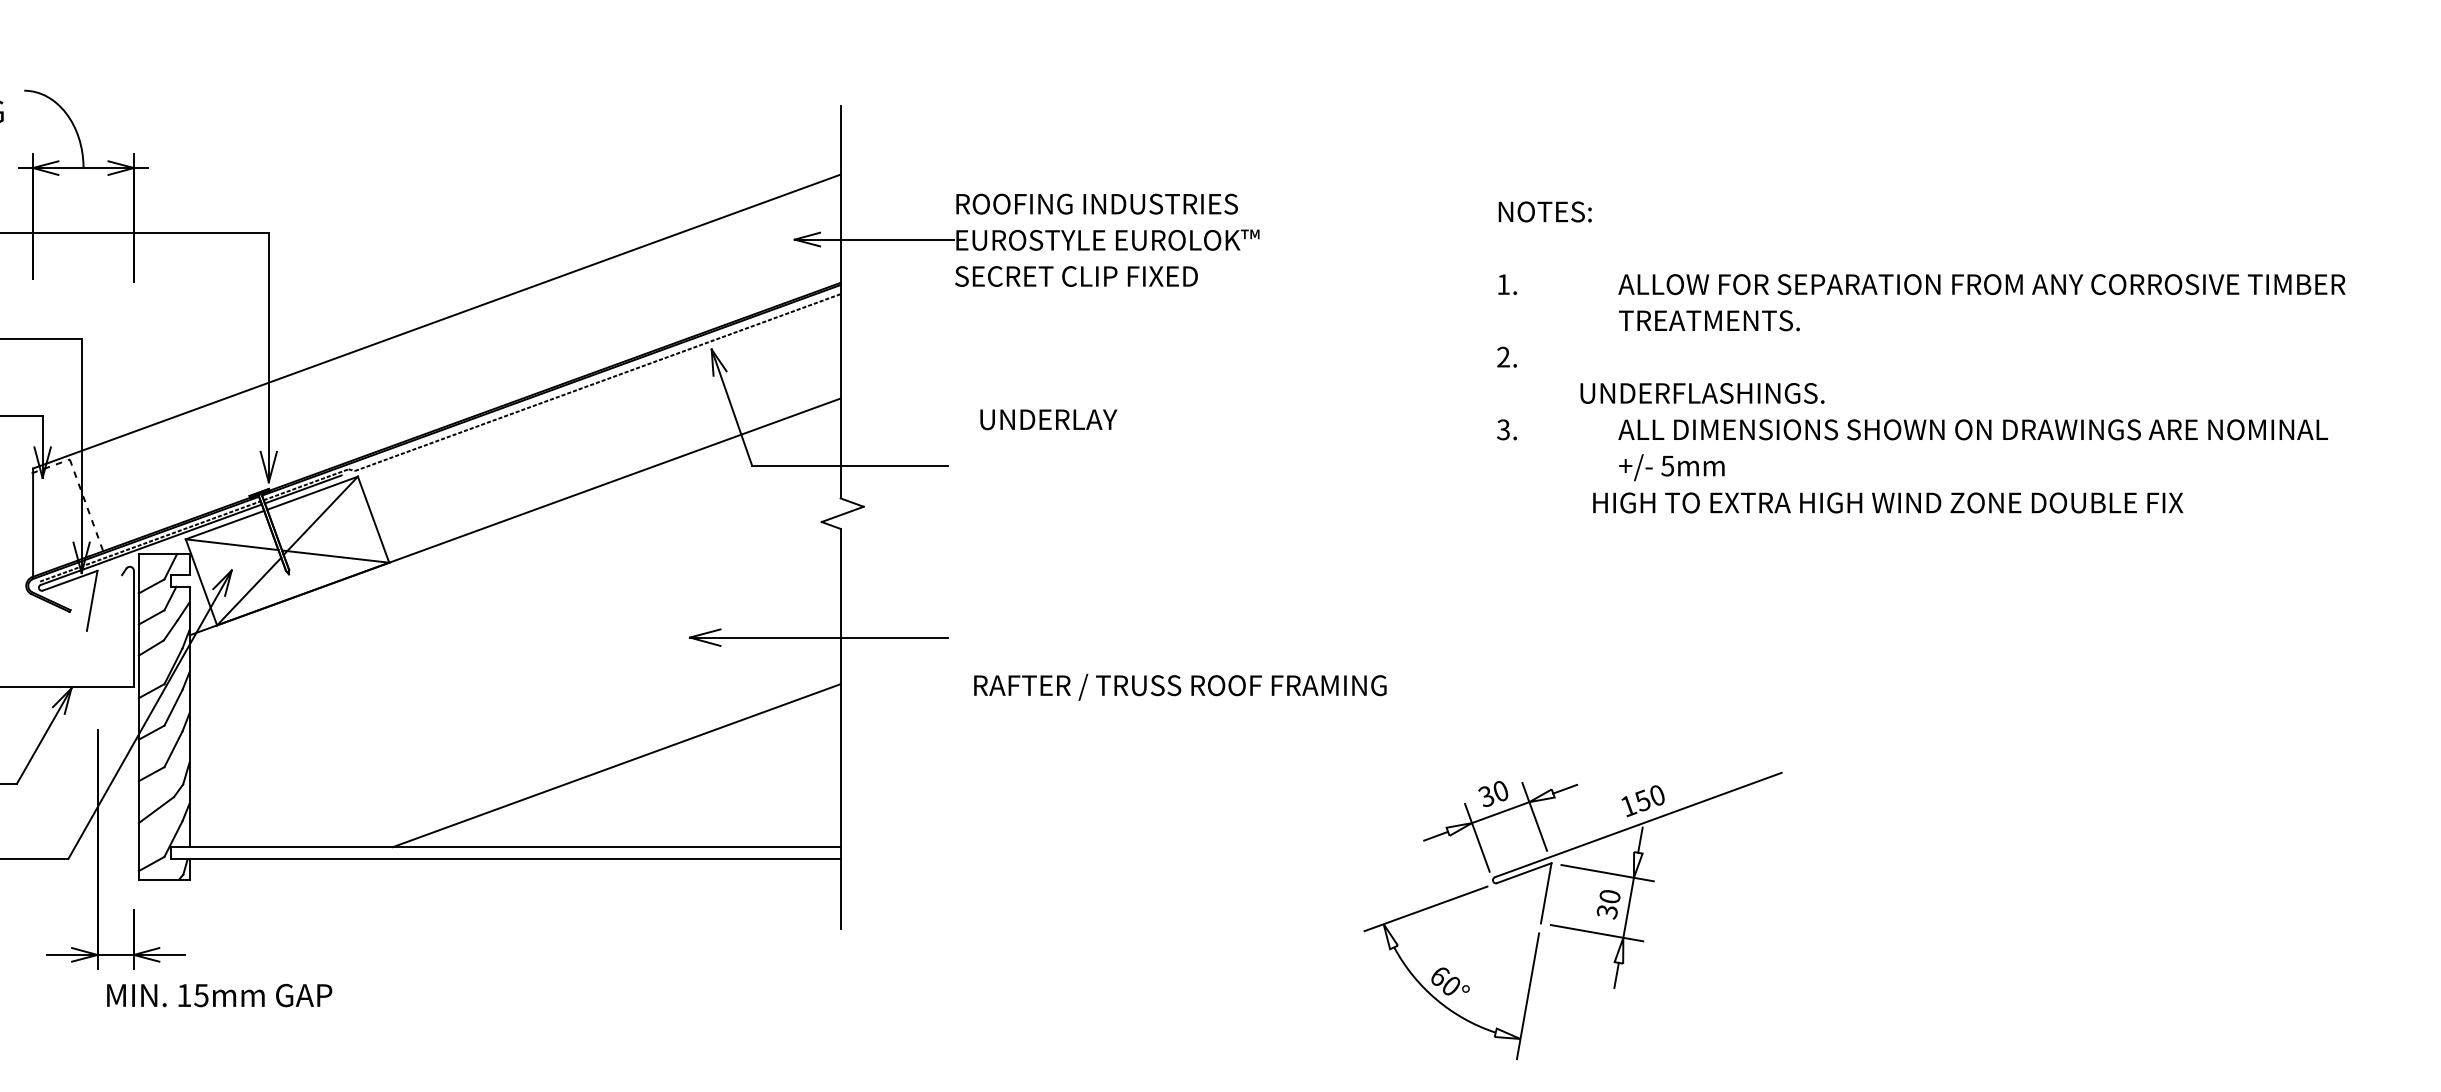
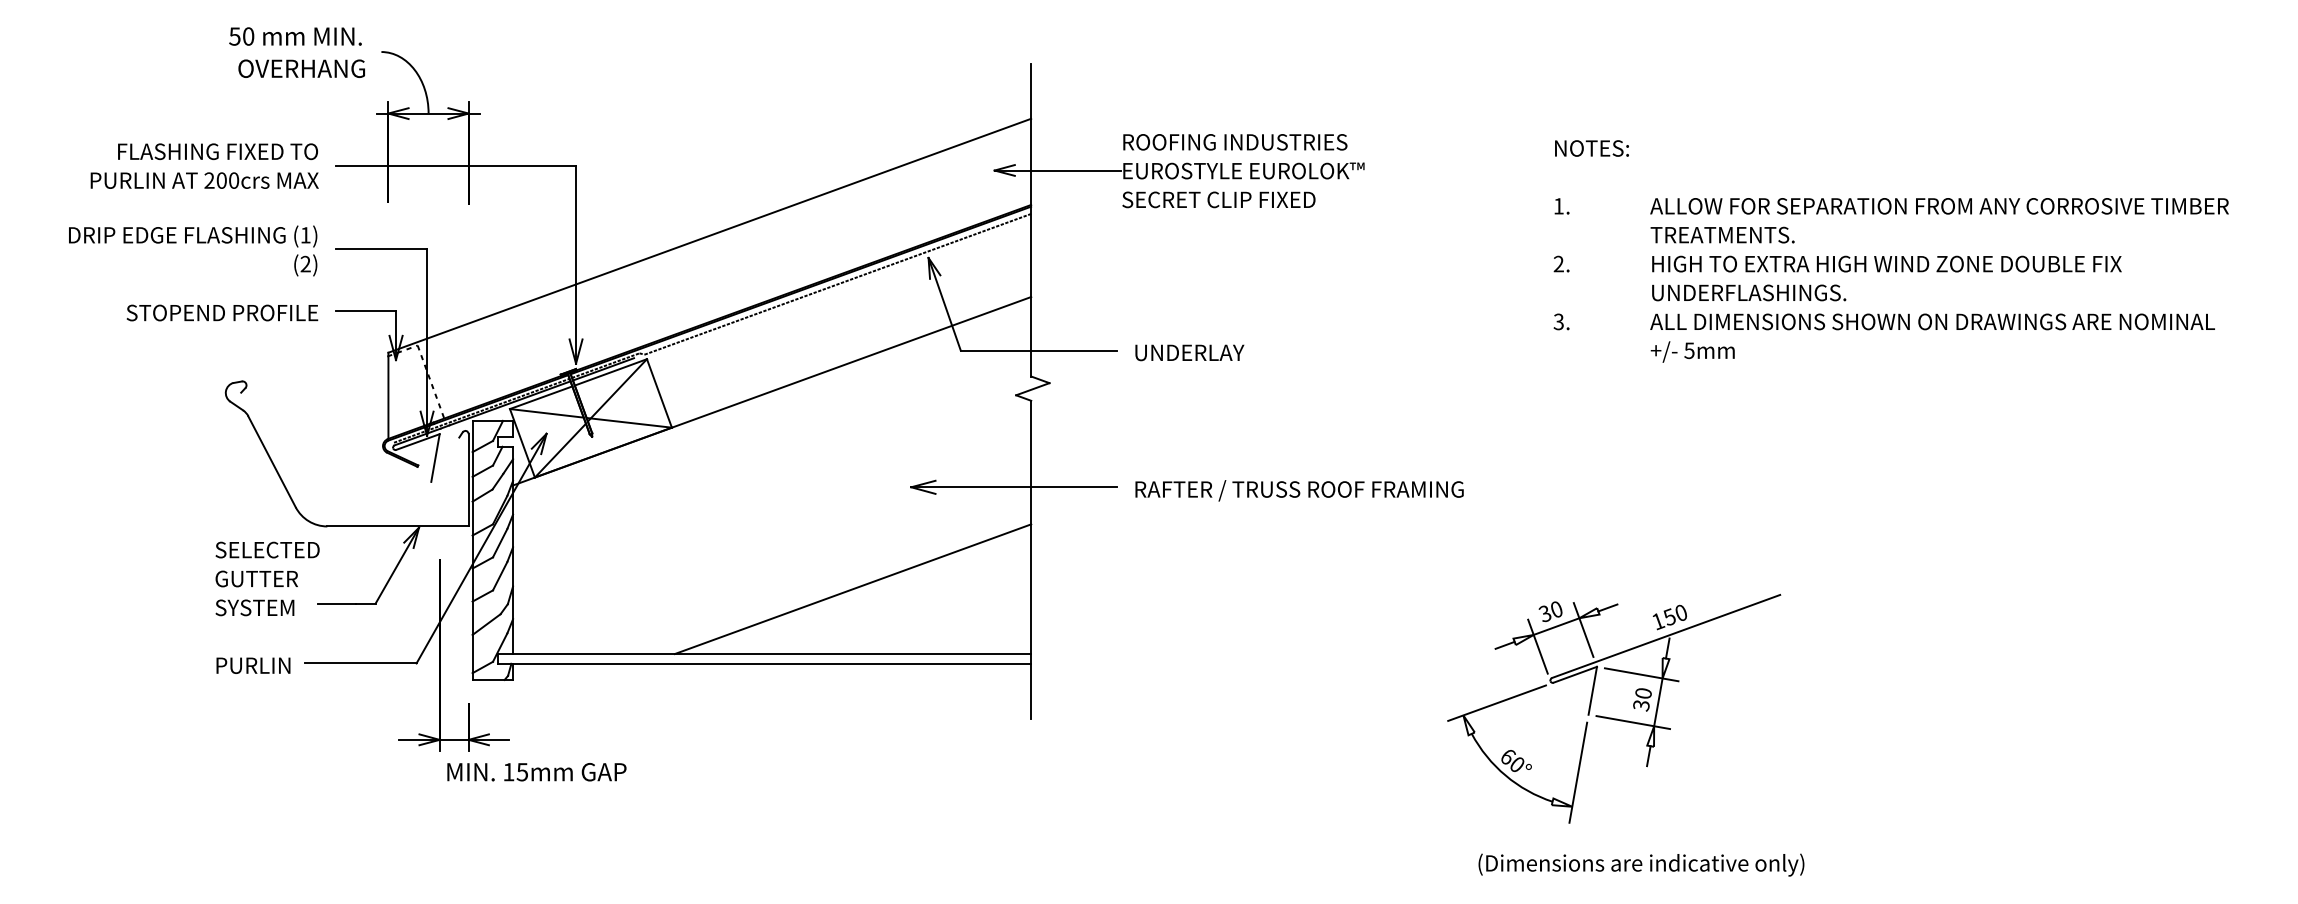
text: (1702, 392) -> (1749, 292), moved
text: (1048, 419) -> (1189, 352), moved
text: (1887, 502) -> (1886, 263), moved
text: (1180, 686) -> (1299, 490), moved

